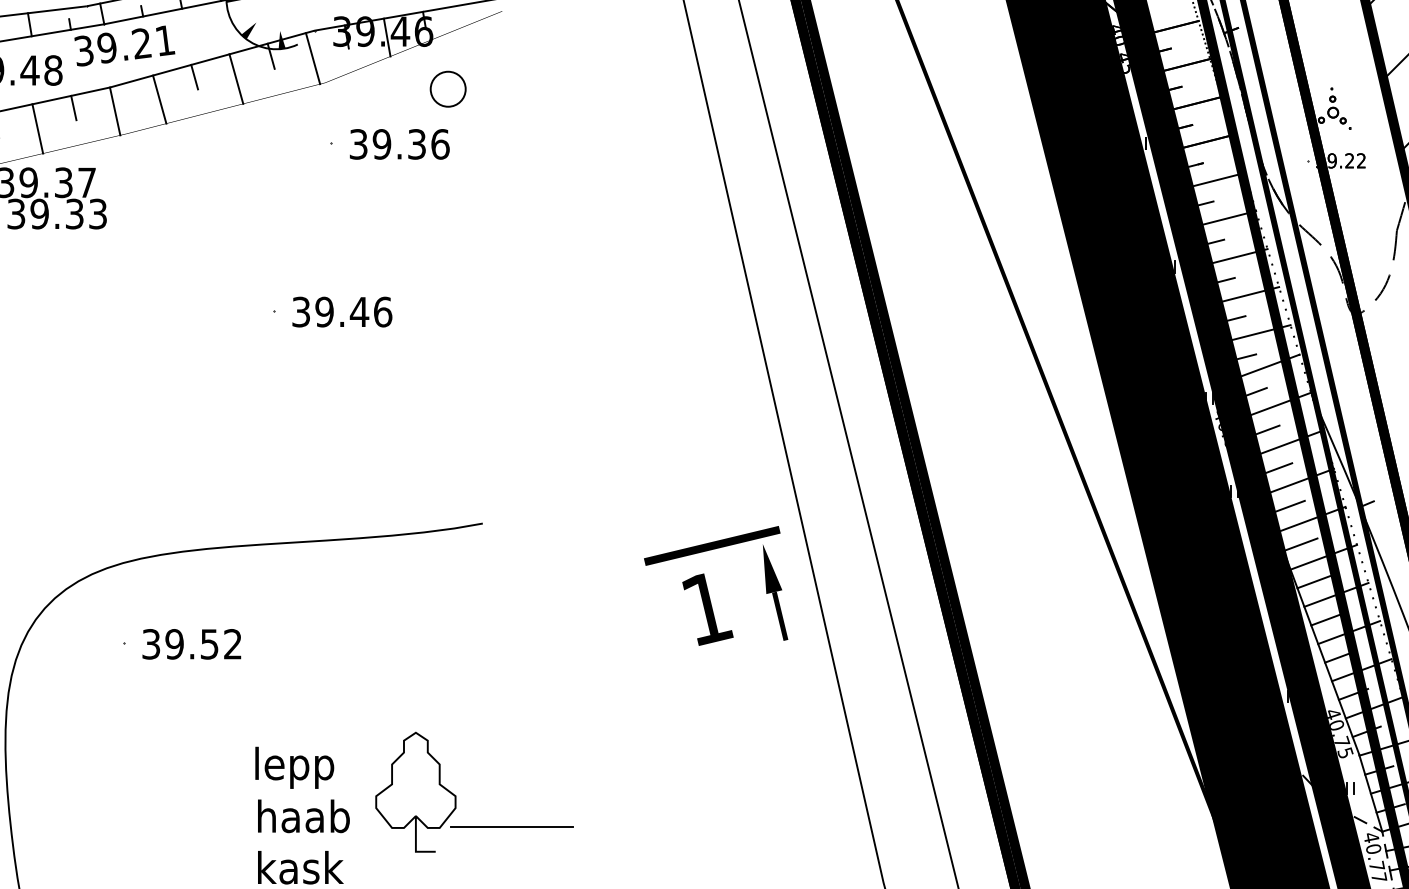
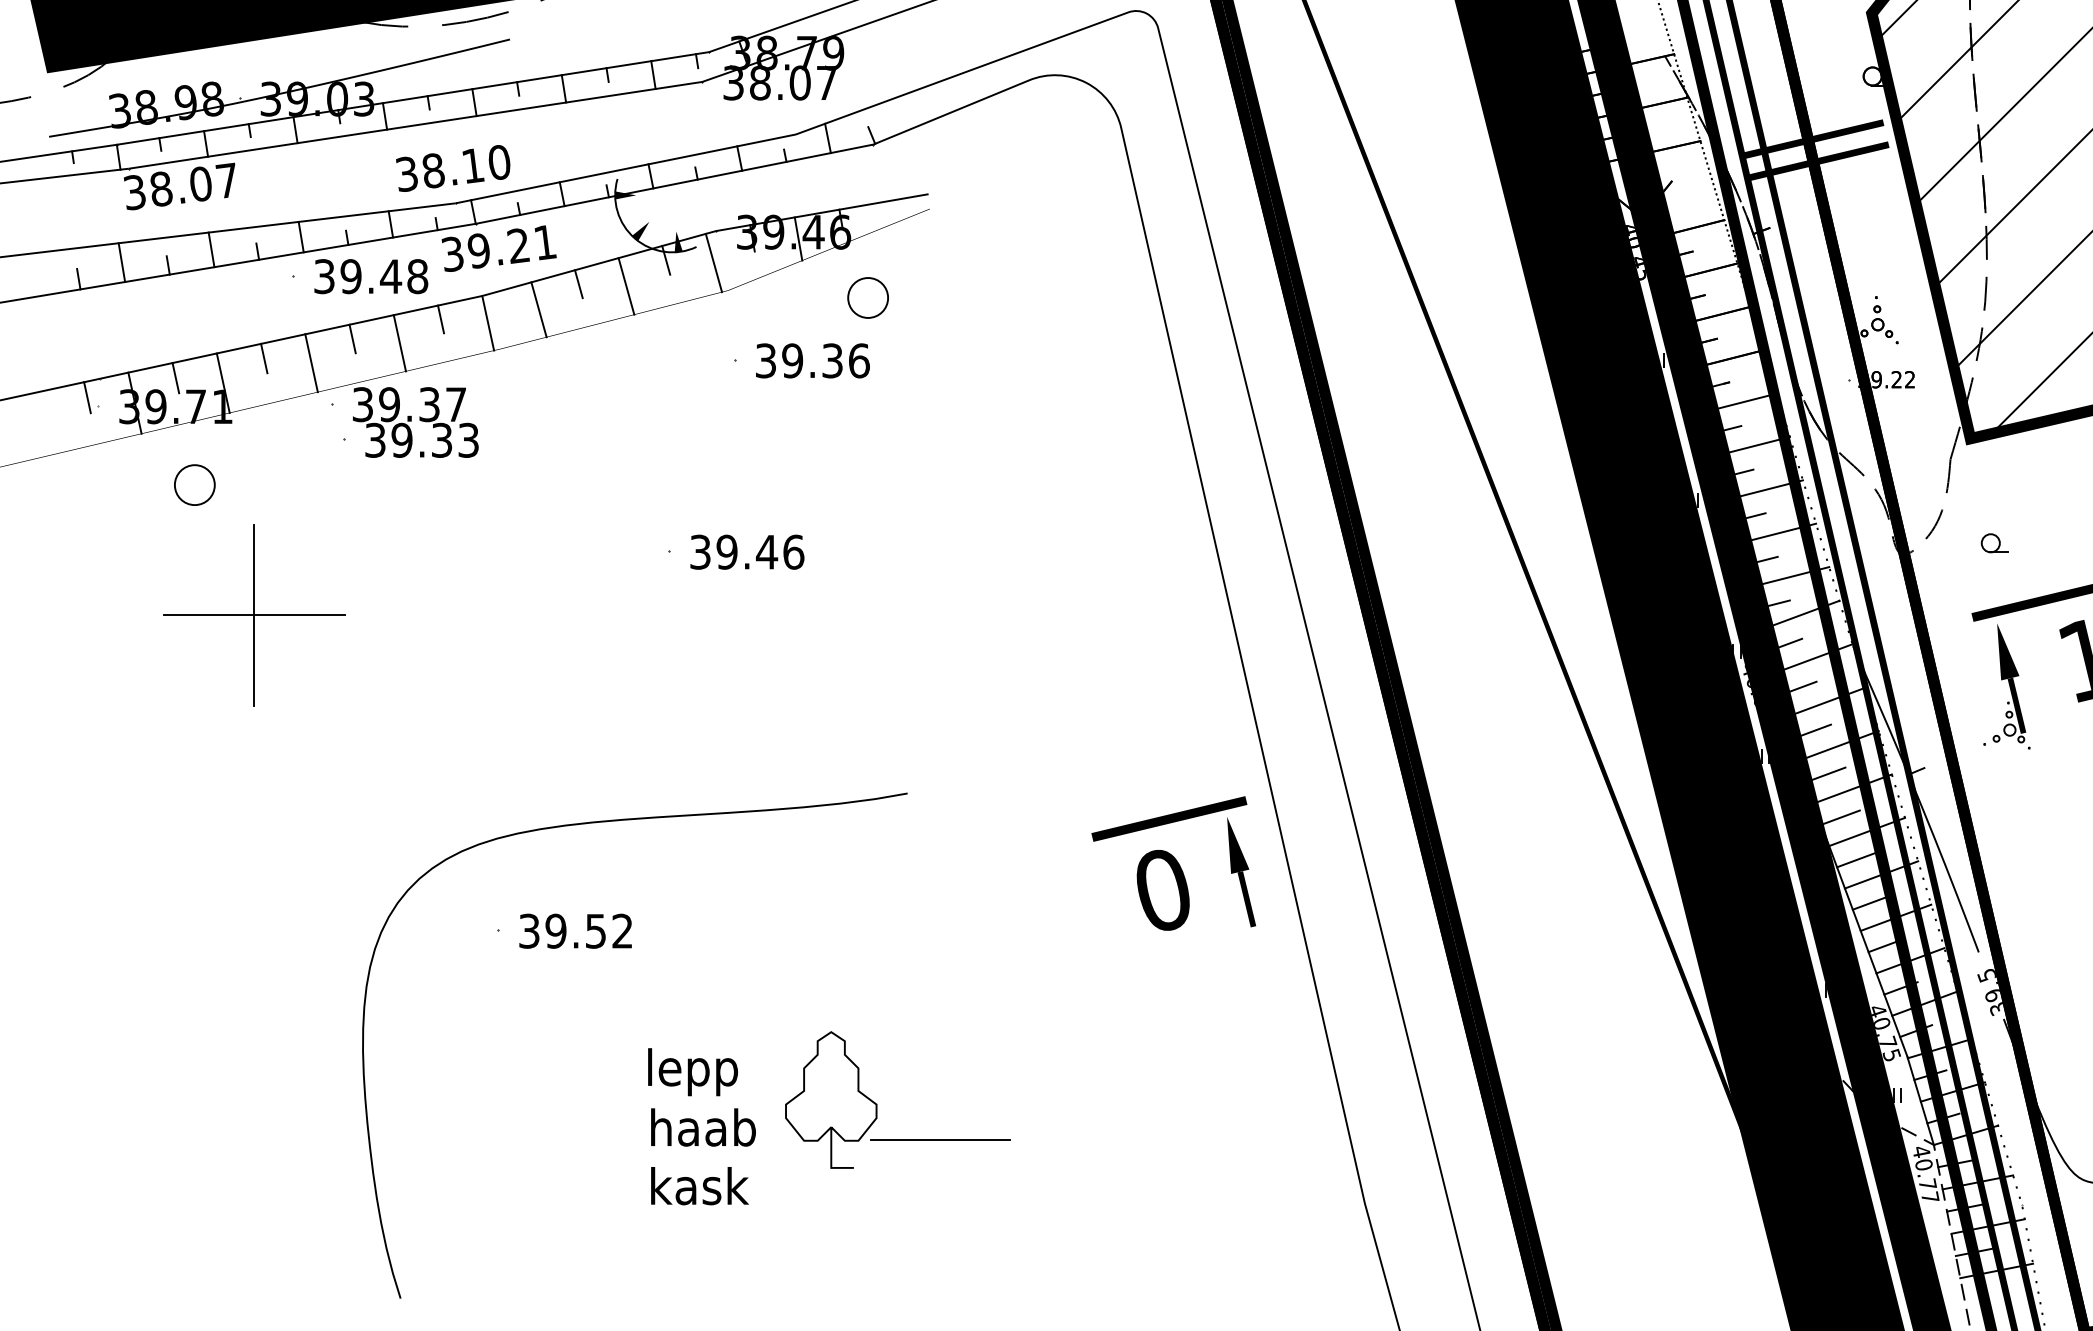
text: (707, 609) -> (1164, 891), 1 -> 0

